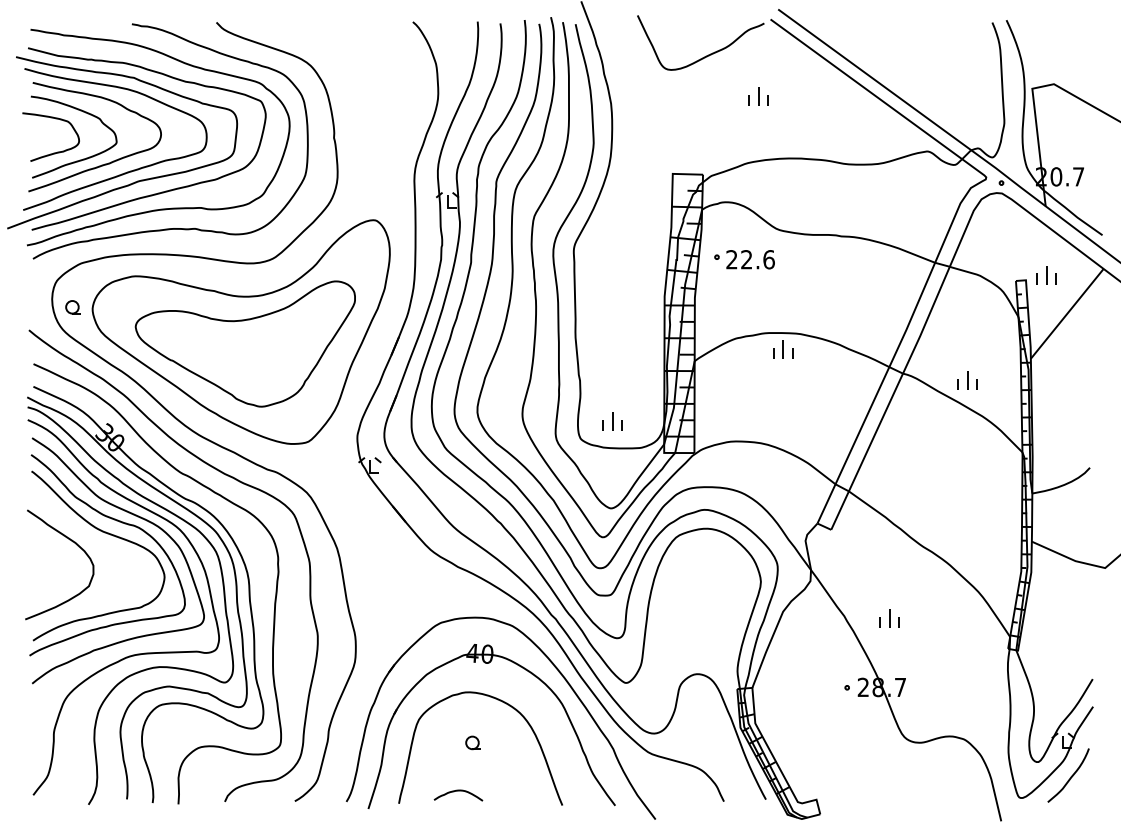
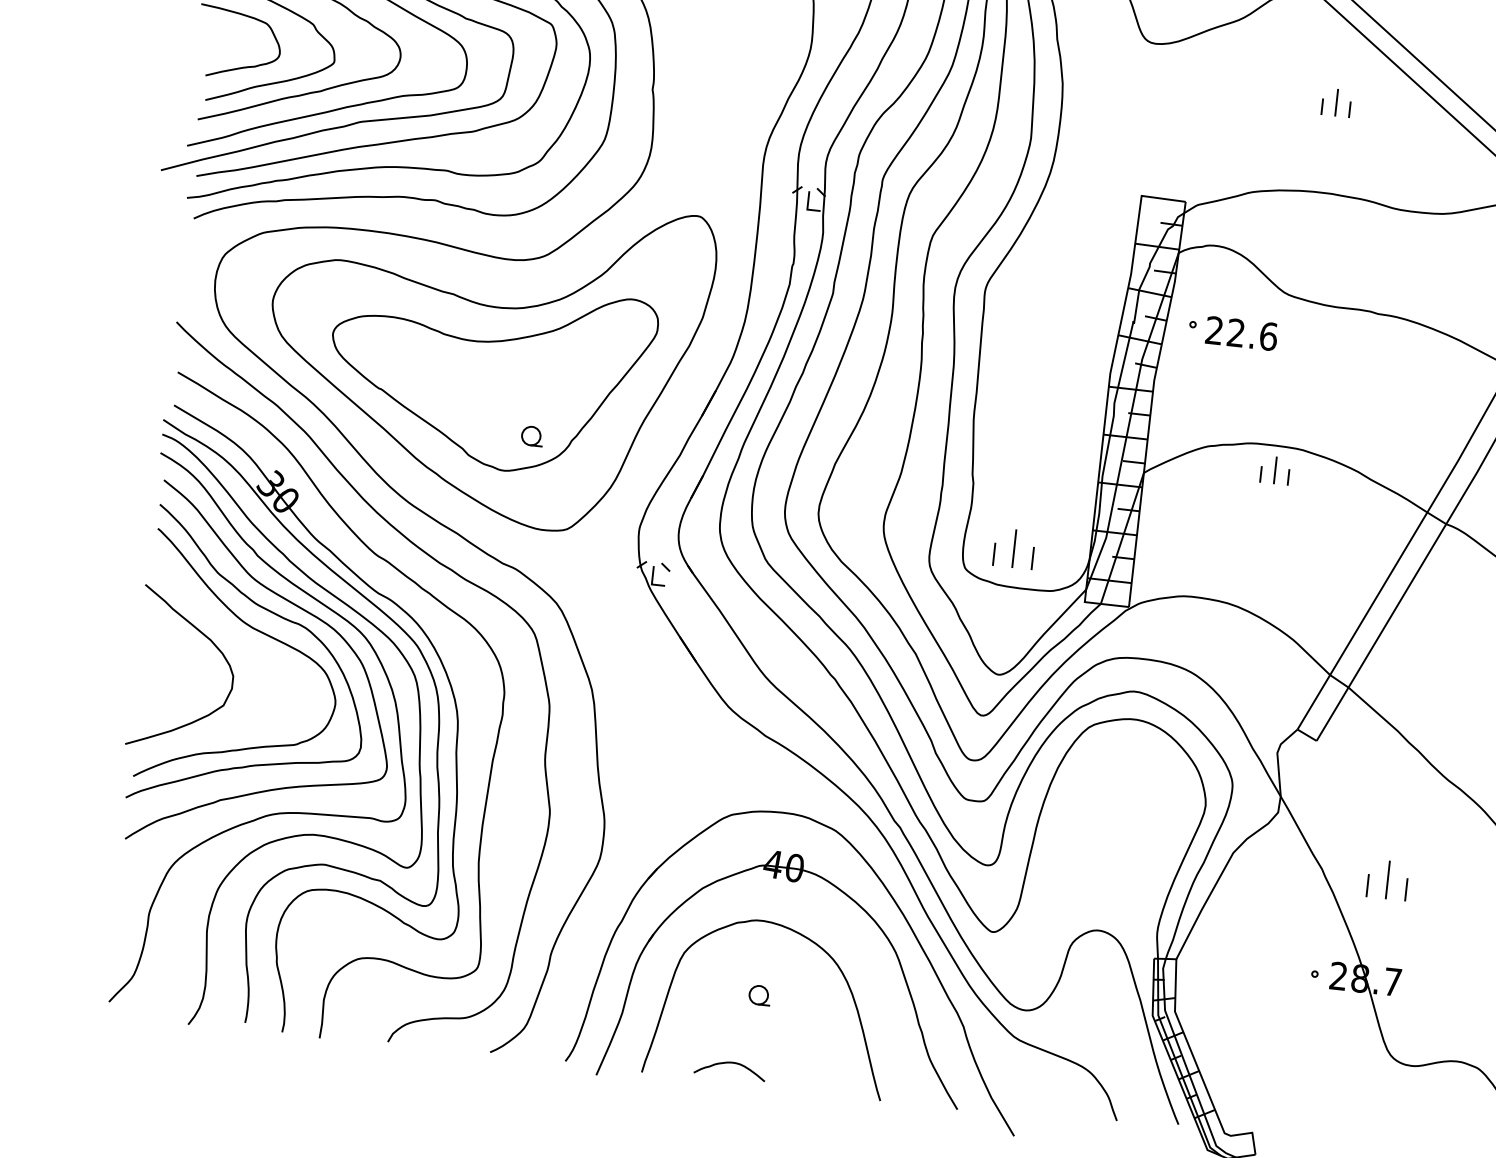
part: (758, 96) -> (1336, 102), moved
part: (72, 307) -> (531, 436), moved
part: (612, 421) -> (1014, 547), size x1.4
part: (889, 618) -> (1387, 879), size x1.4

